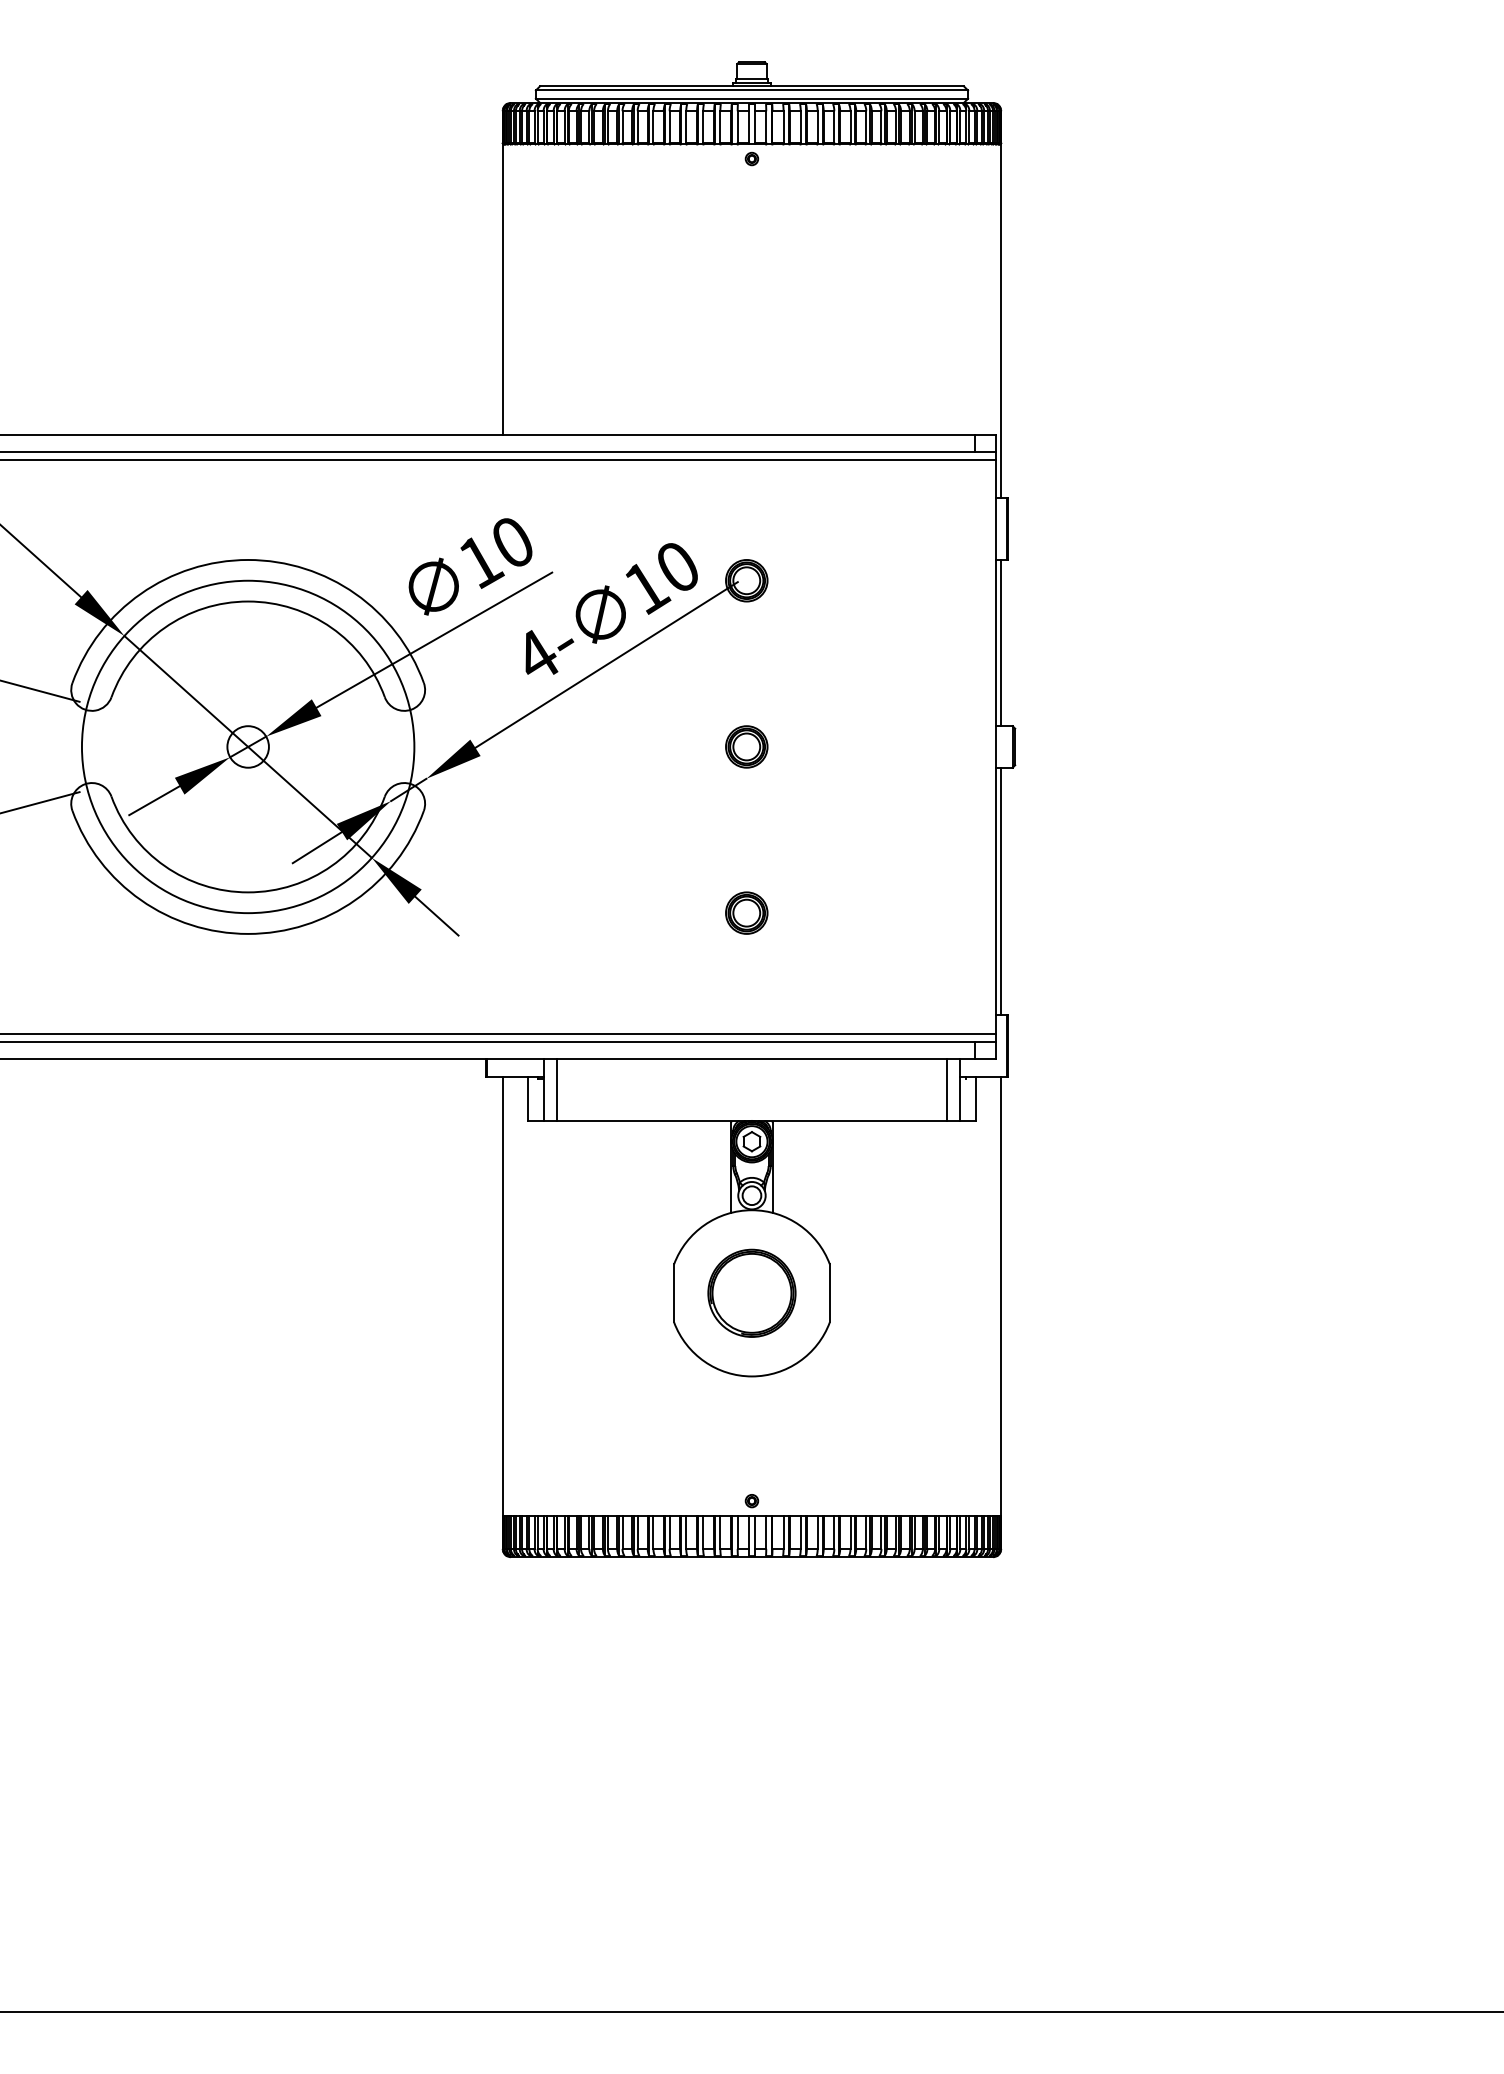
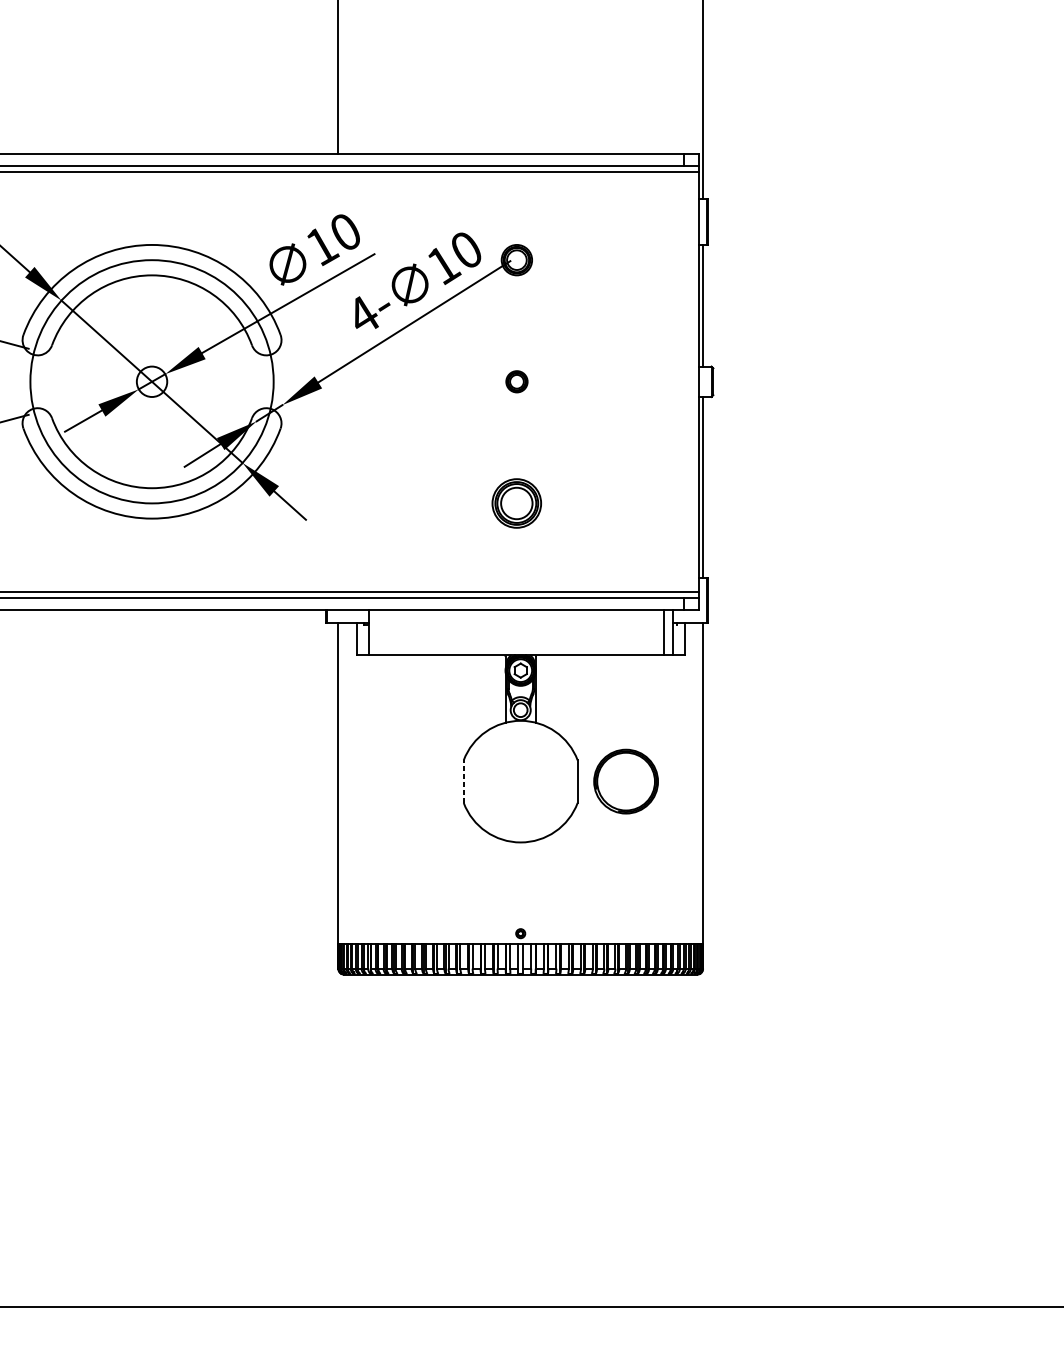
part: (746, 746) -> (516, 381), size x0.7
part: (746, 912) -> (516, 502), size x1.6
line: (556, 1089) -> (377, 632), removed
line: (674, 1292) -> (464, 781), solid -> dashed
part: (751, 1292) -> (625, 781), moved

